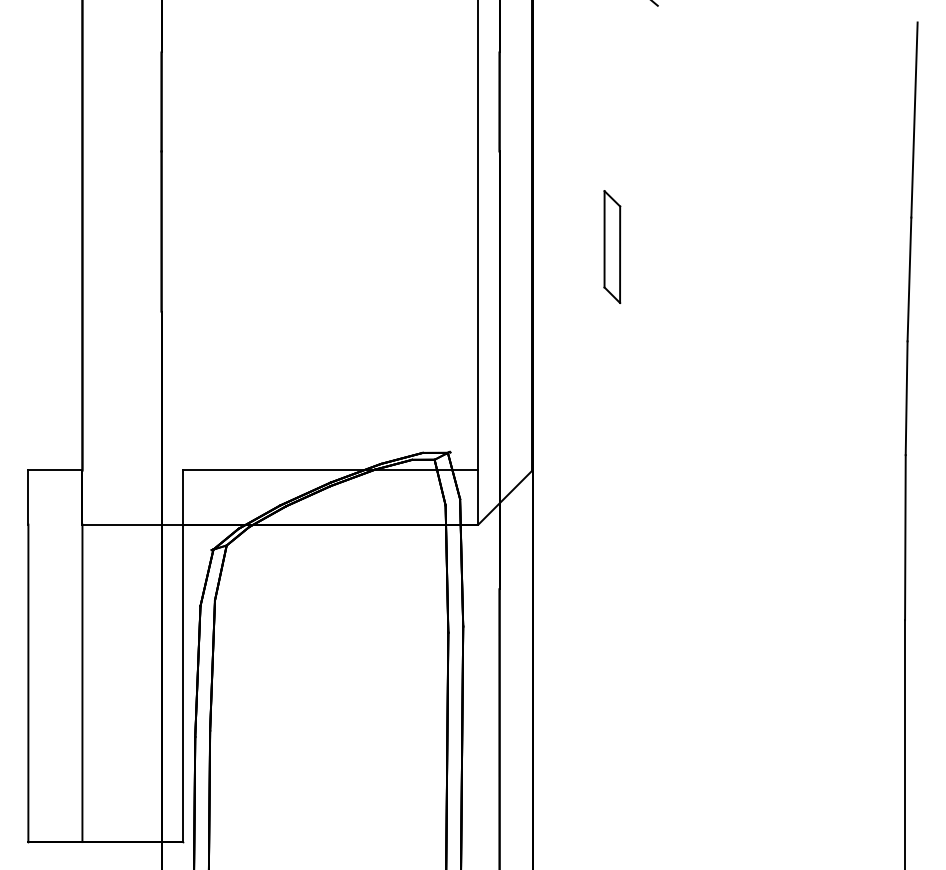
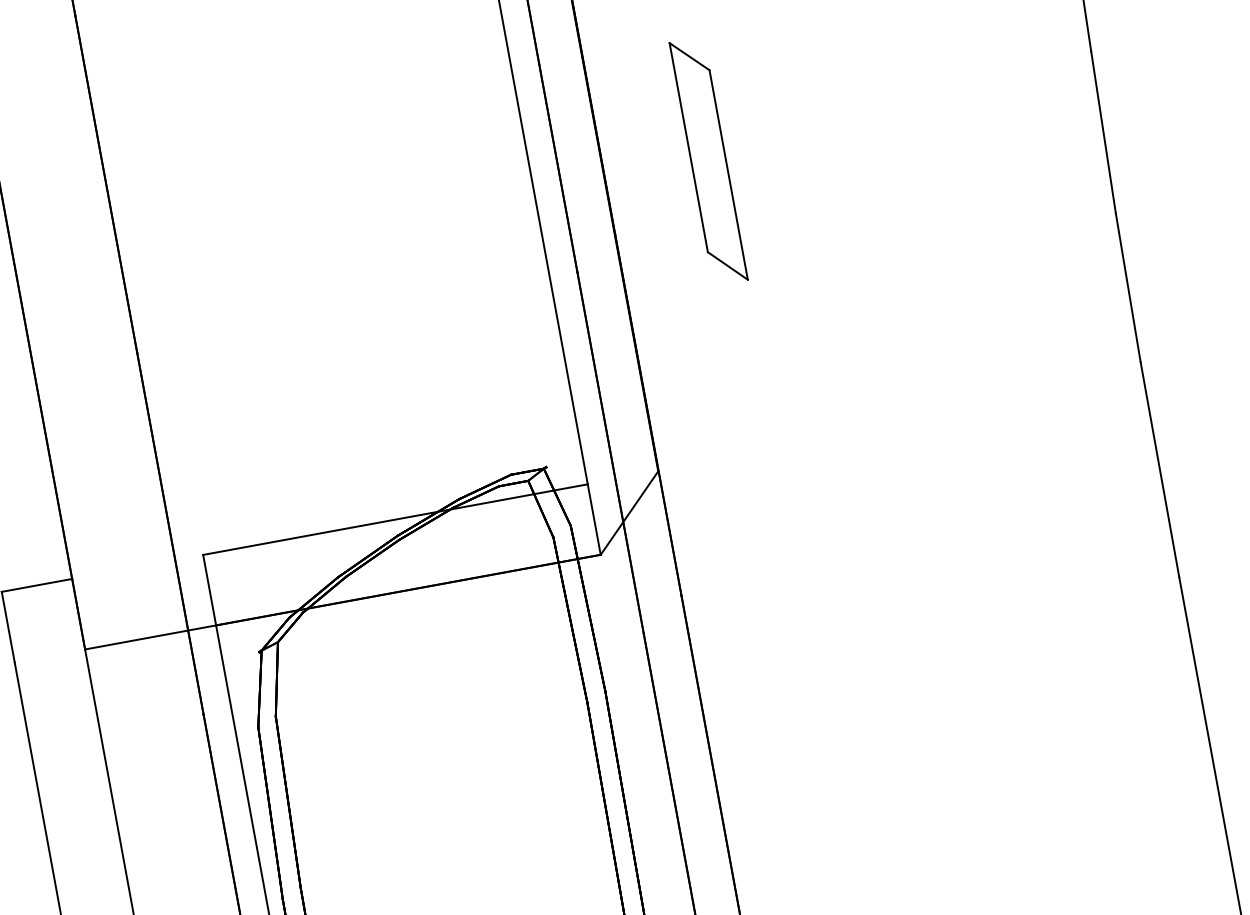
part: (612, 246) -> (708, 160), size x1.67

